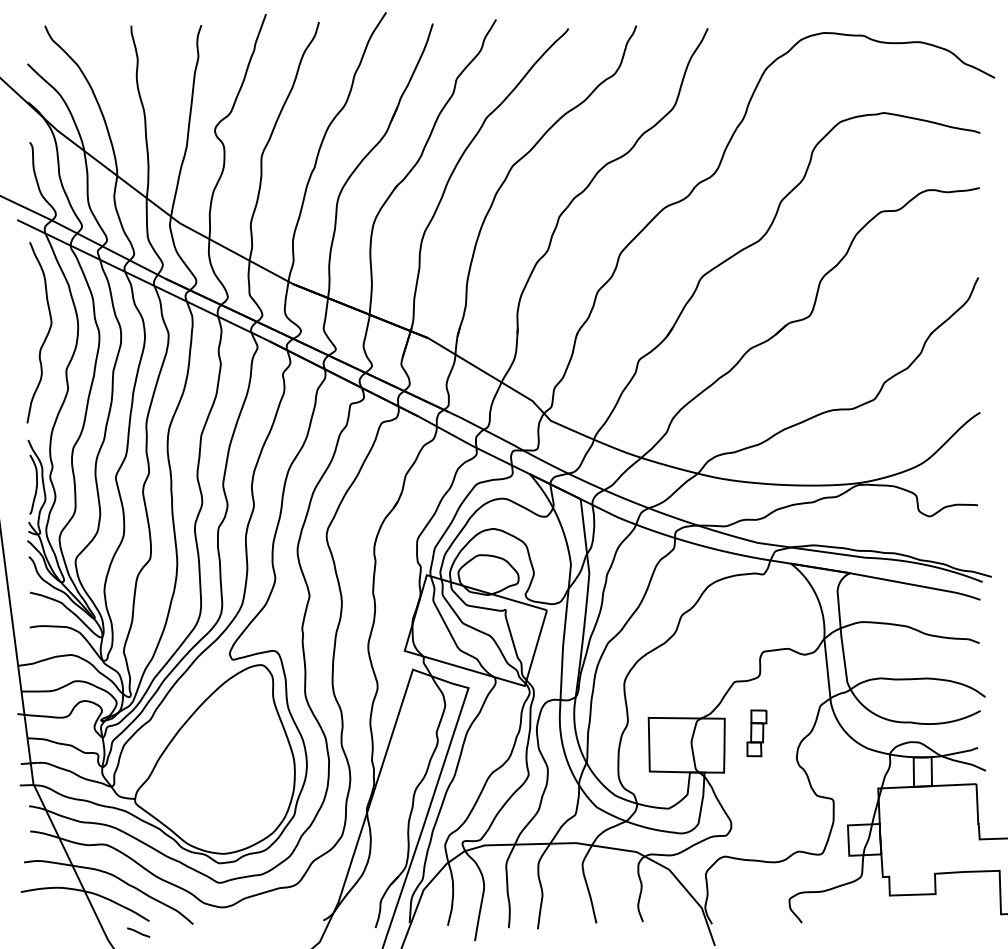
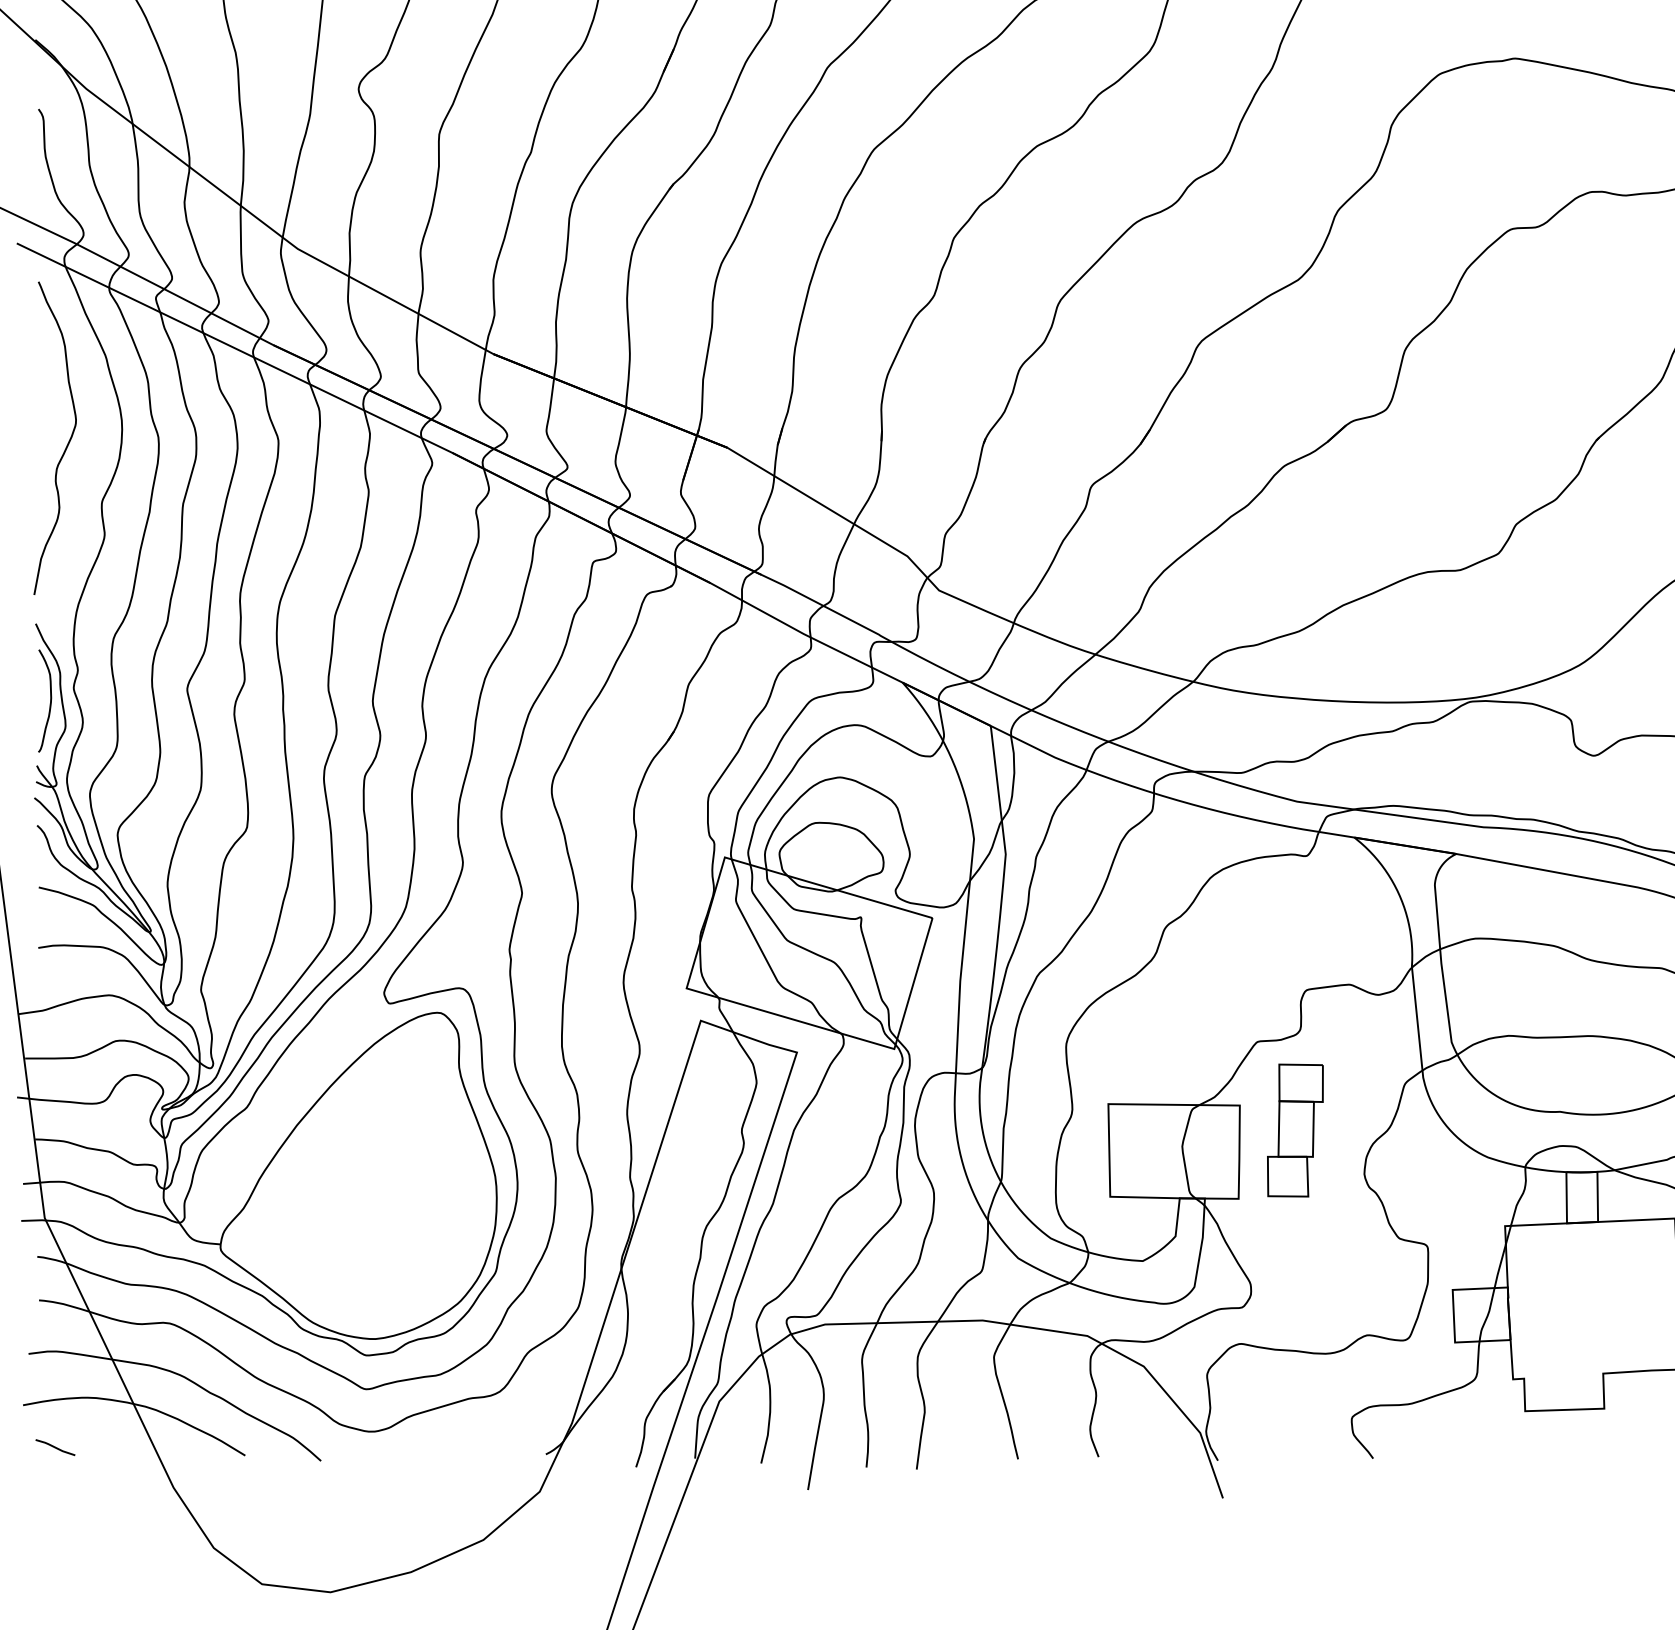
part: (756, 733) -> (1294, 1131), size x1.67
line: (138, 932) -> (55, 1447), moved

